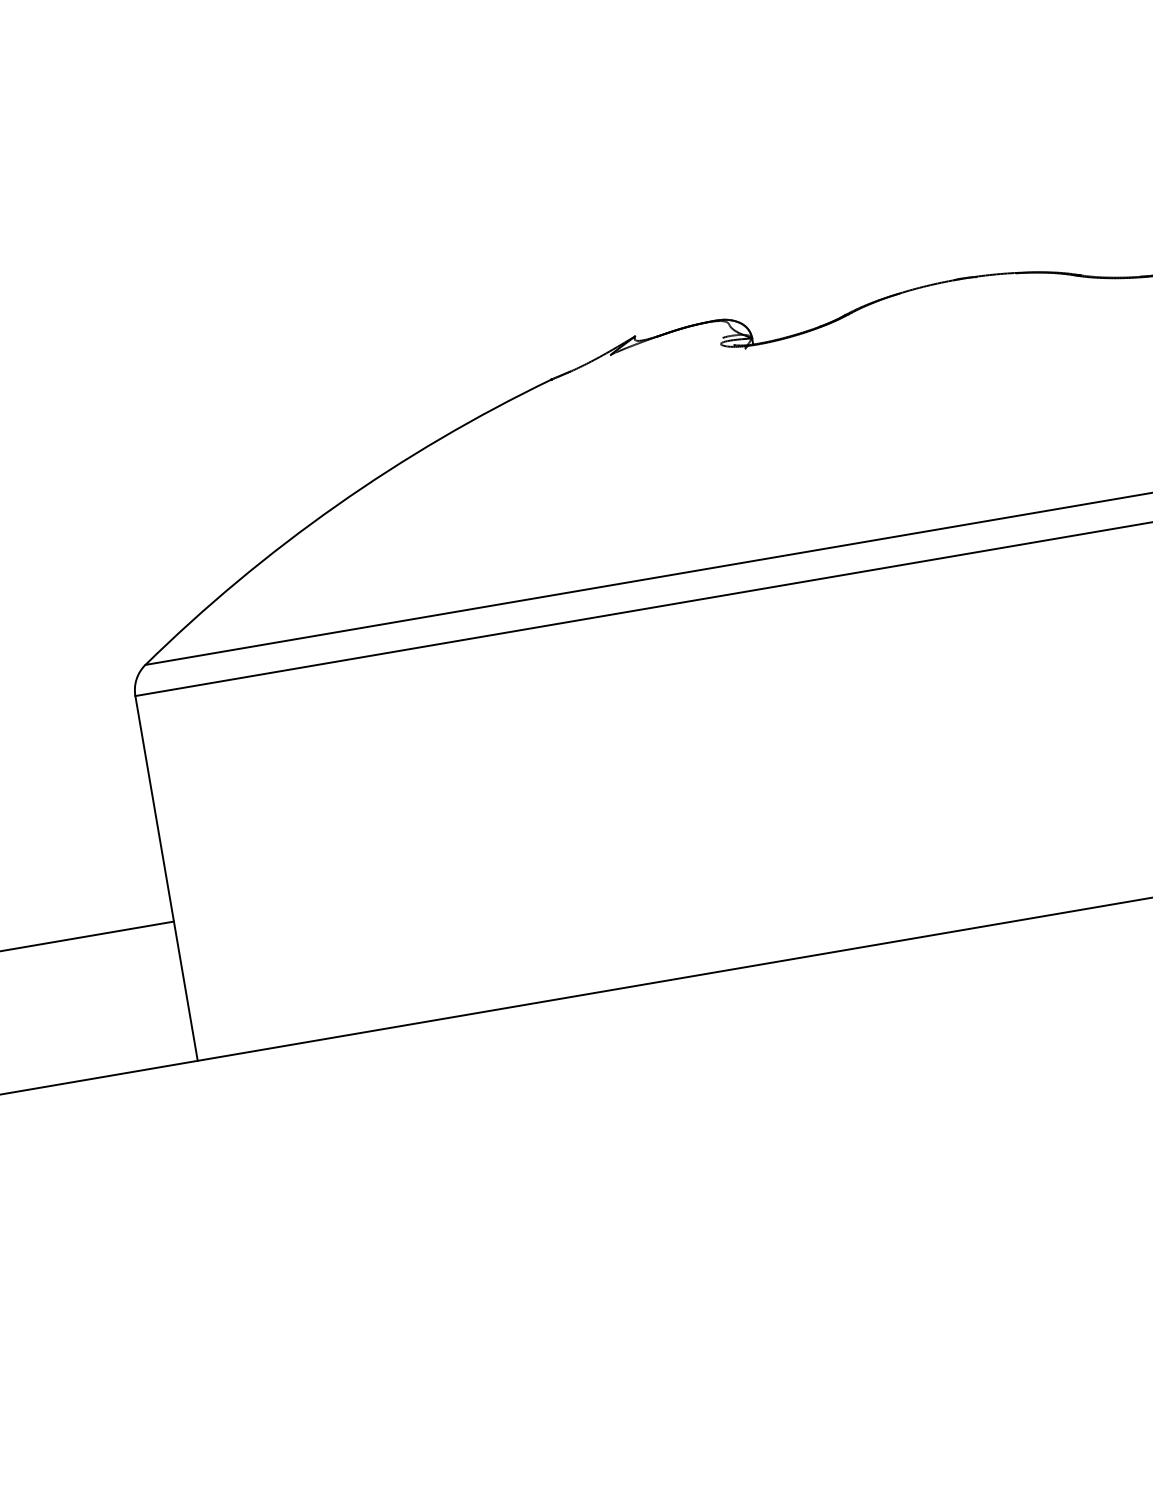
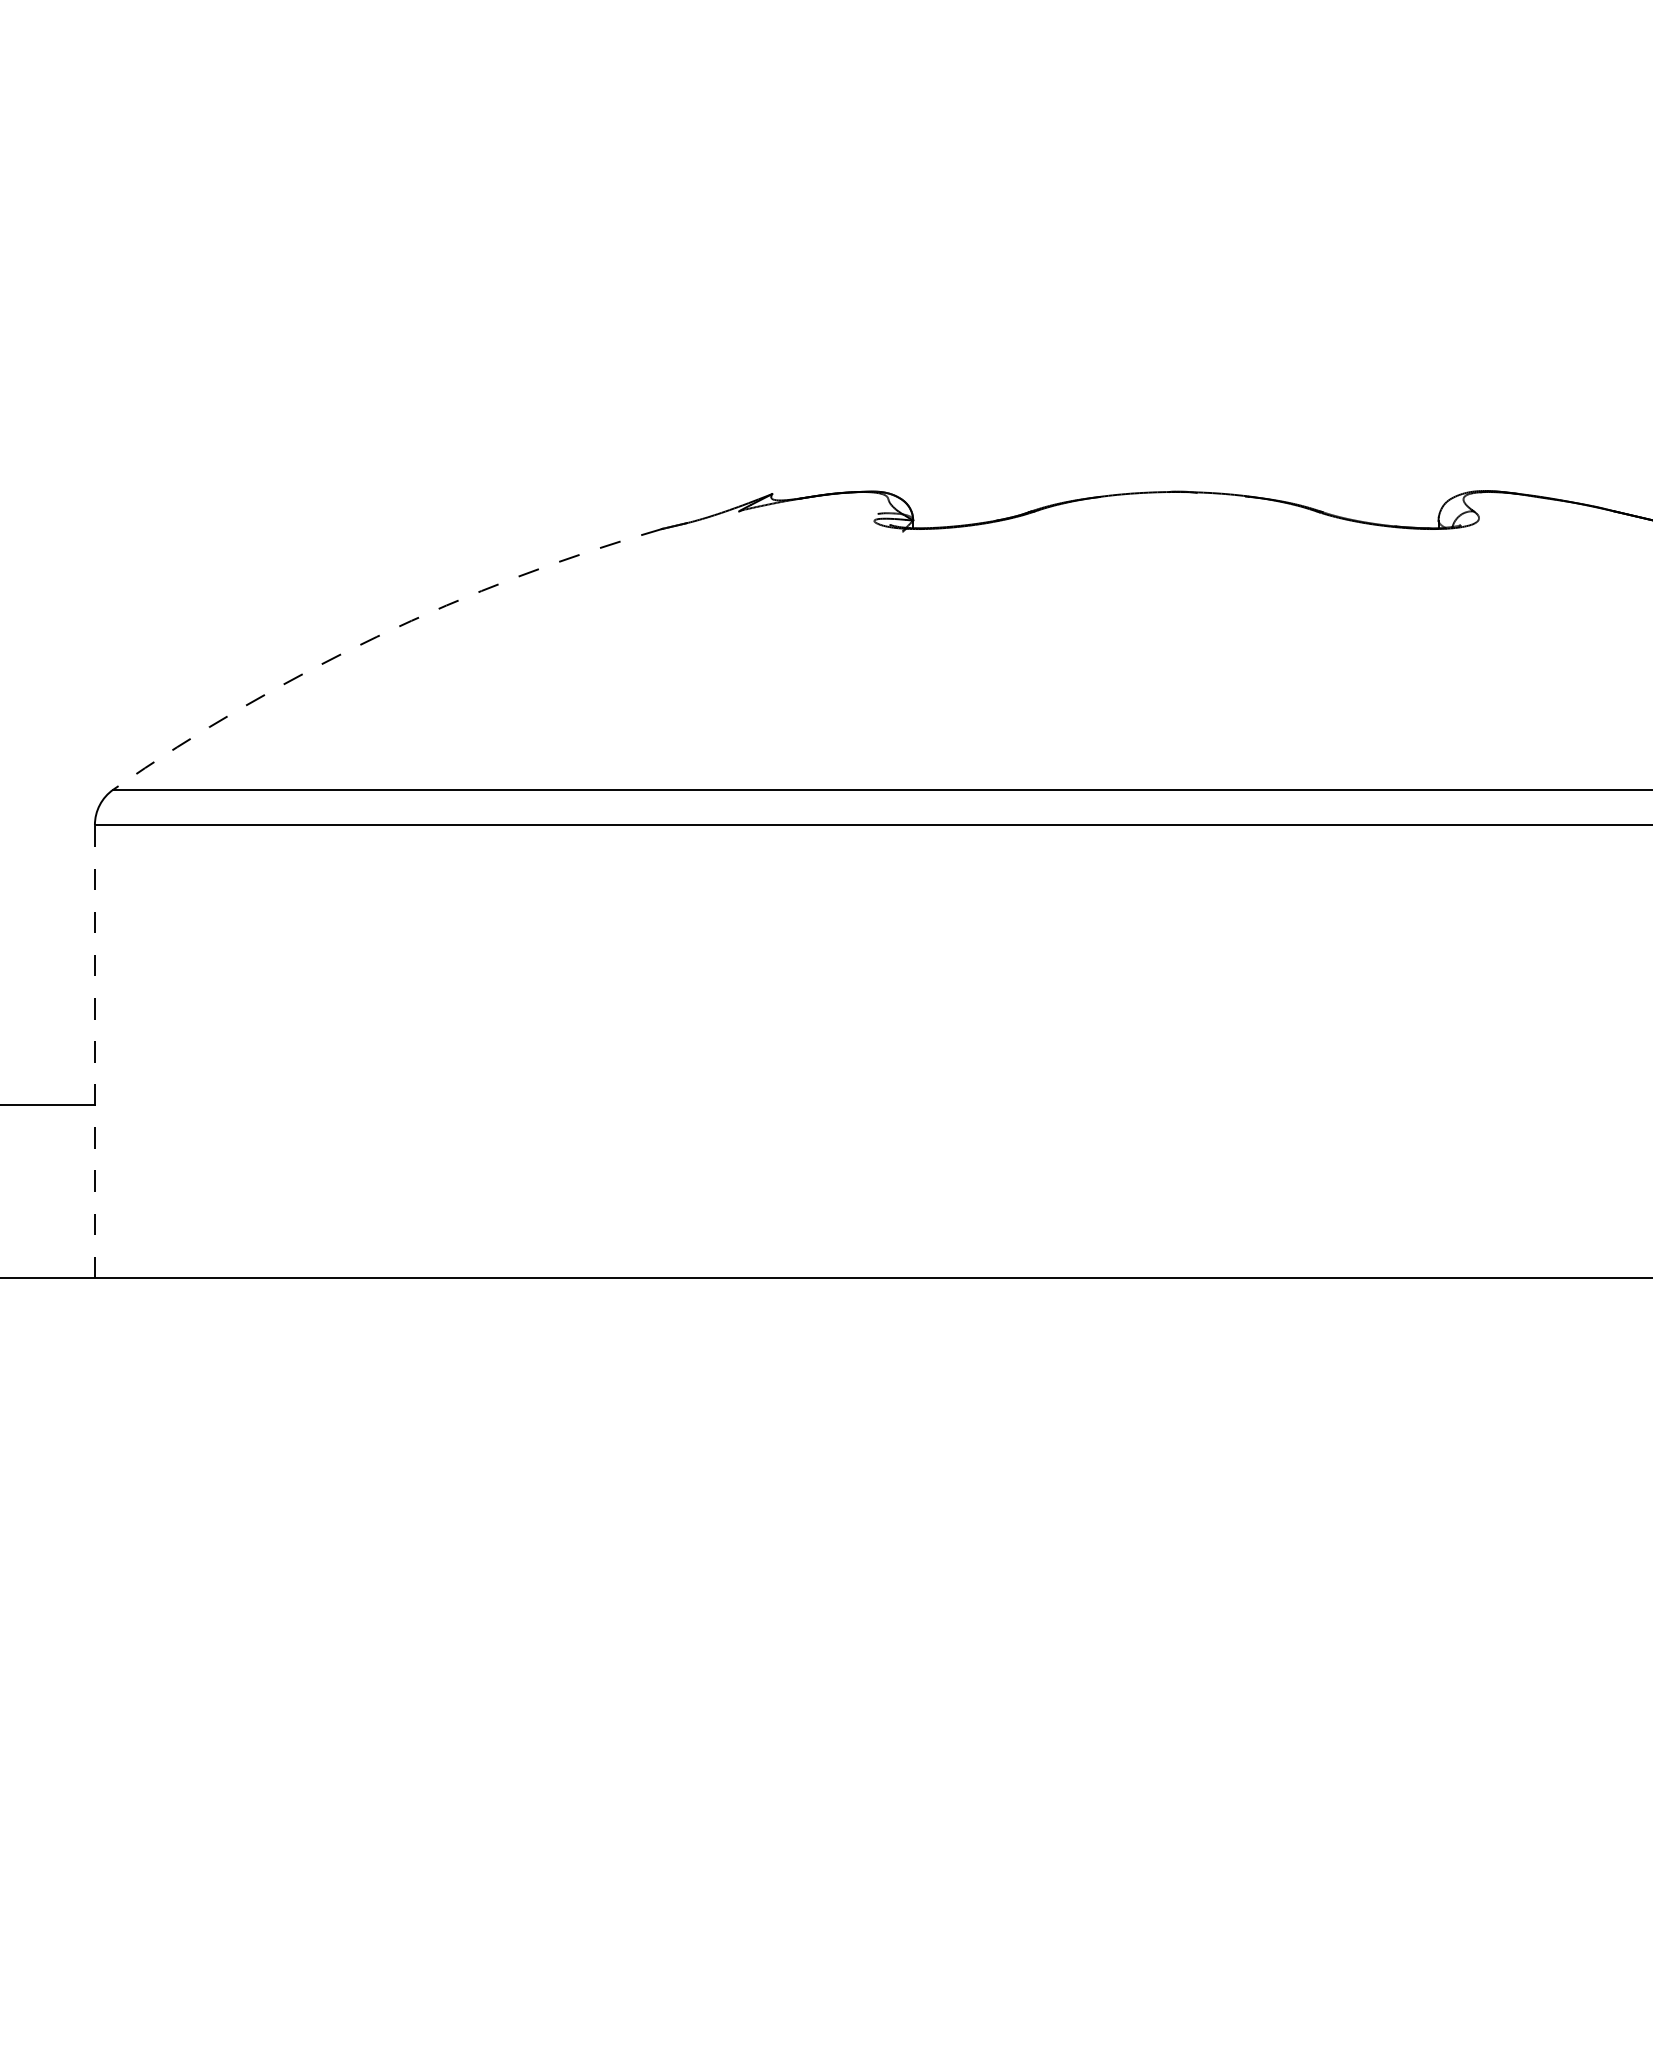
arc: (336, 505) -> (376, 636), solid -> dashed
line: (166, 878) -> (94, 1051), solid -> dashed

